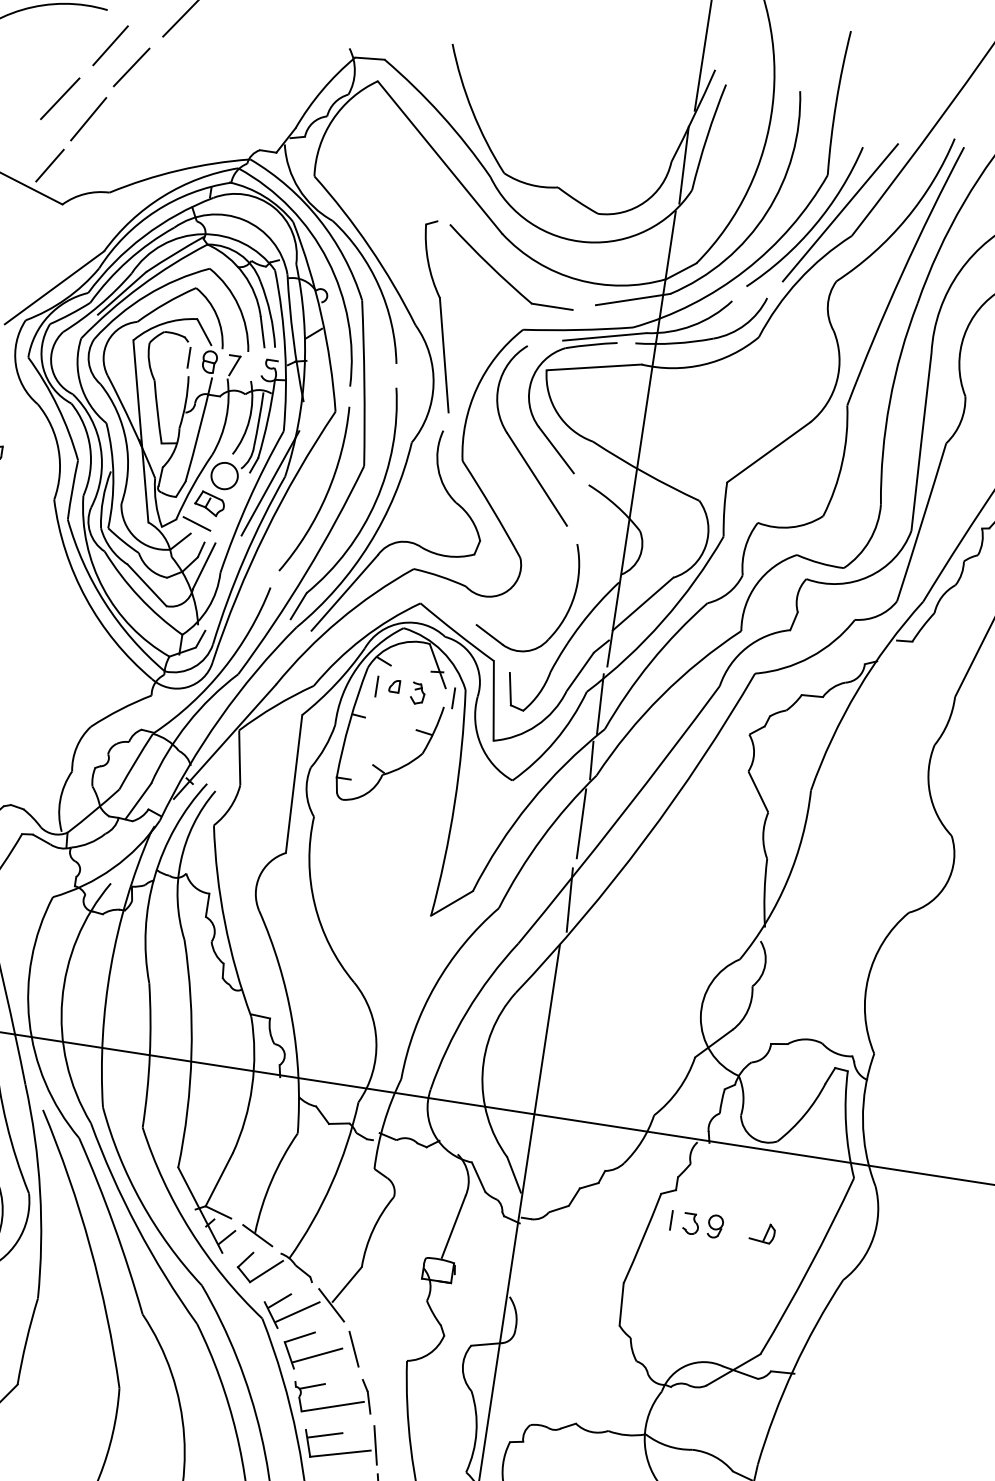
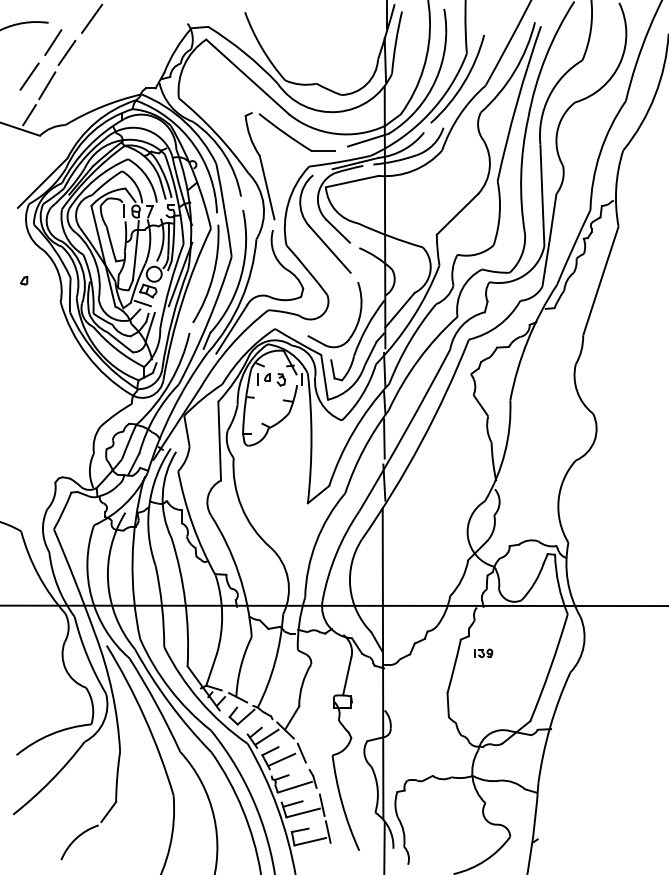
line: (839, 212) -> (476, 73), removed
part: (696, 1224) -> (483, 653), size x0.6
part: (761, 1232) -> (520, 652), removed

